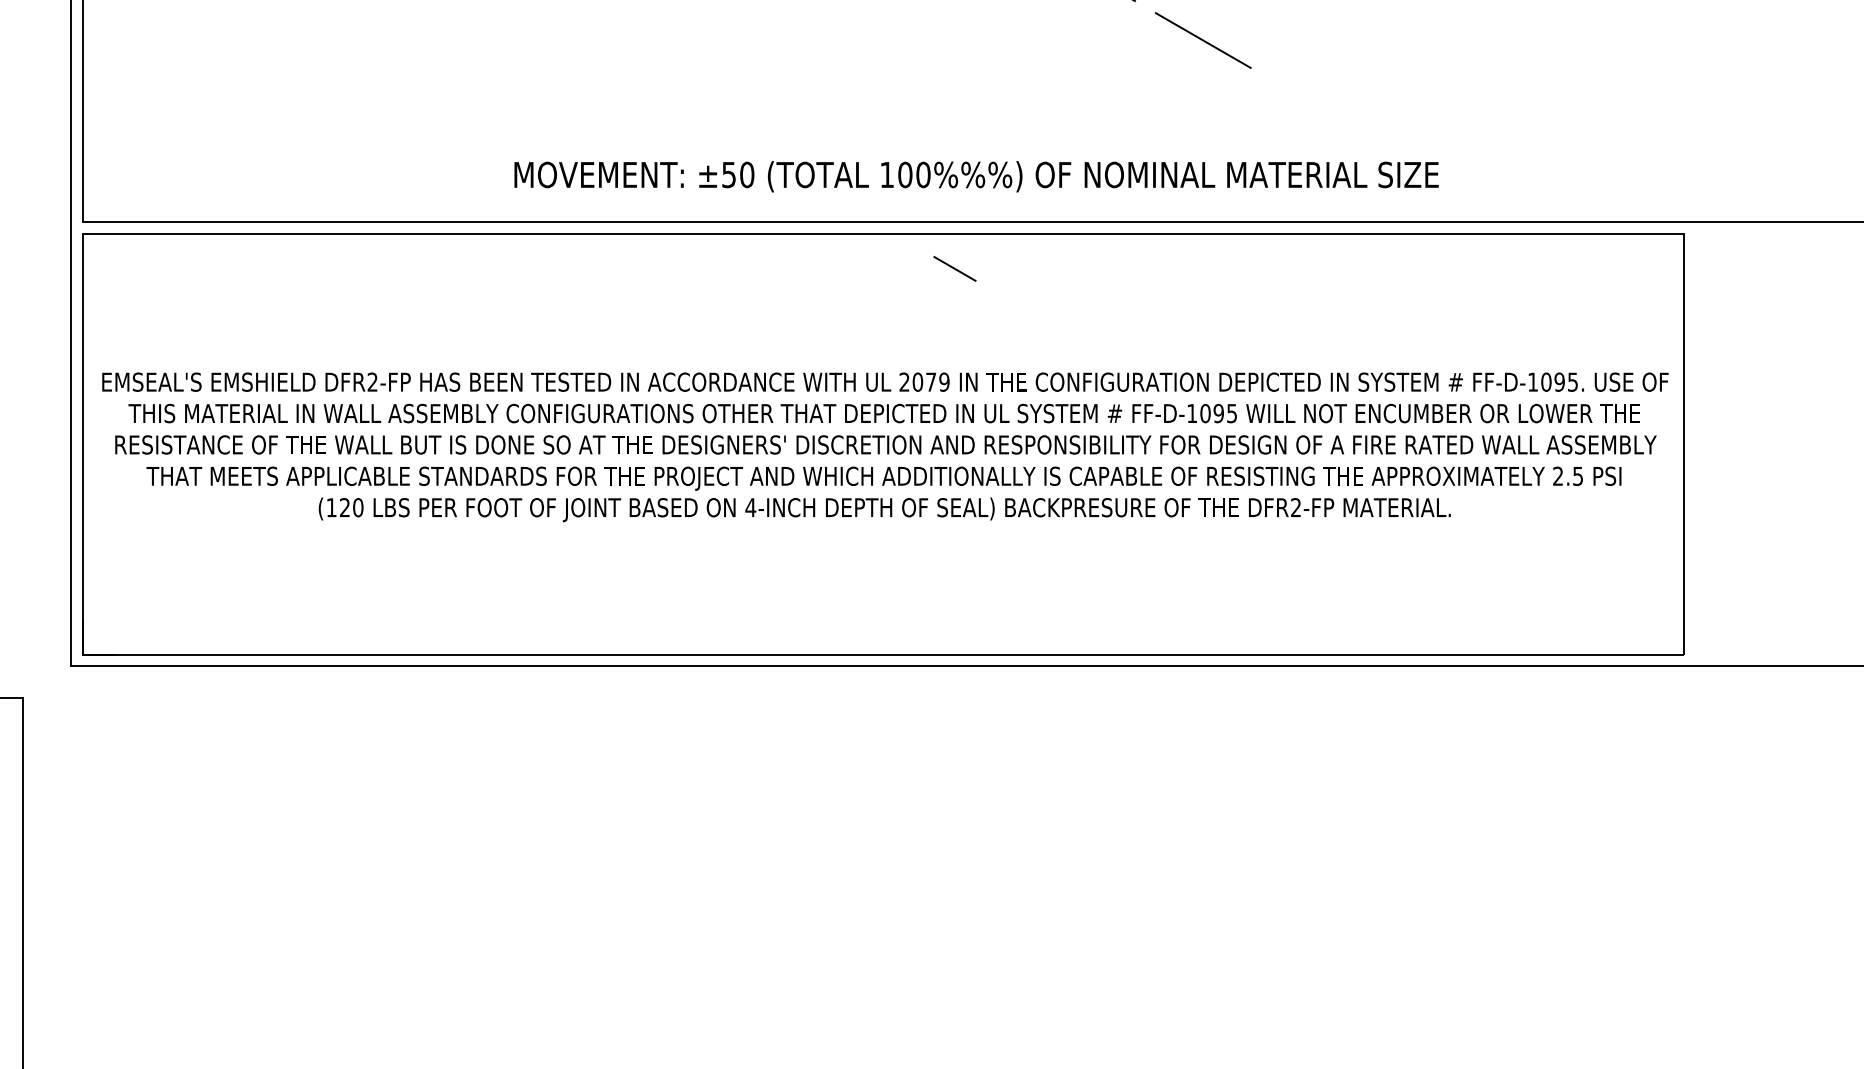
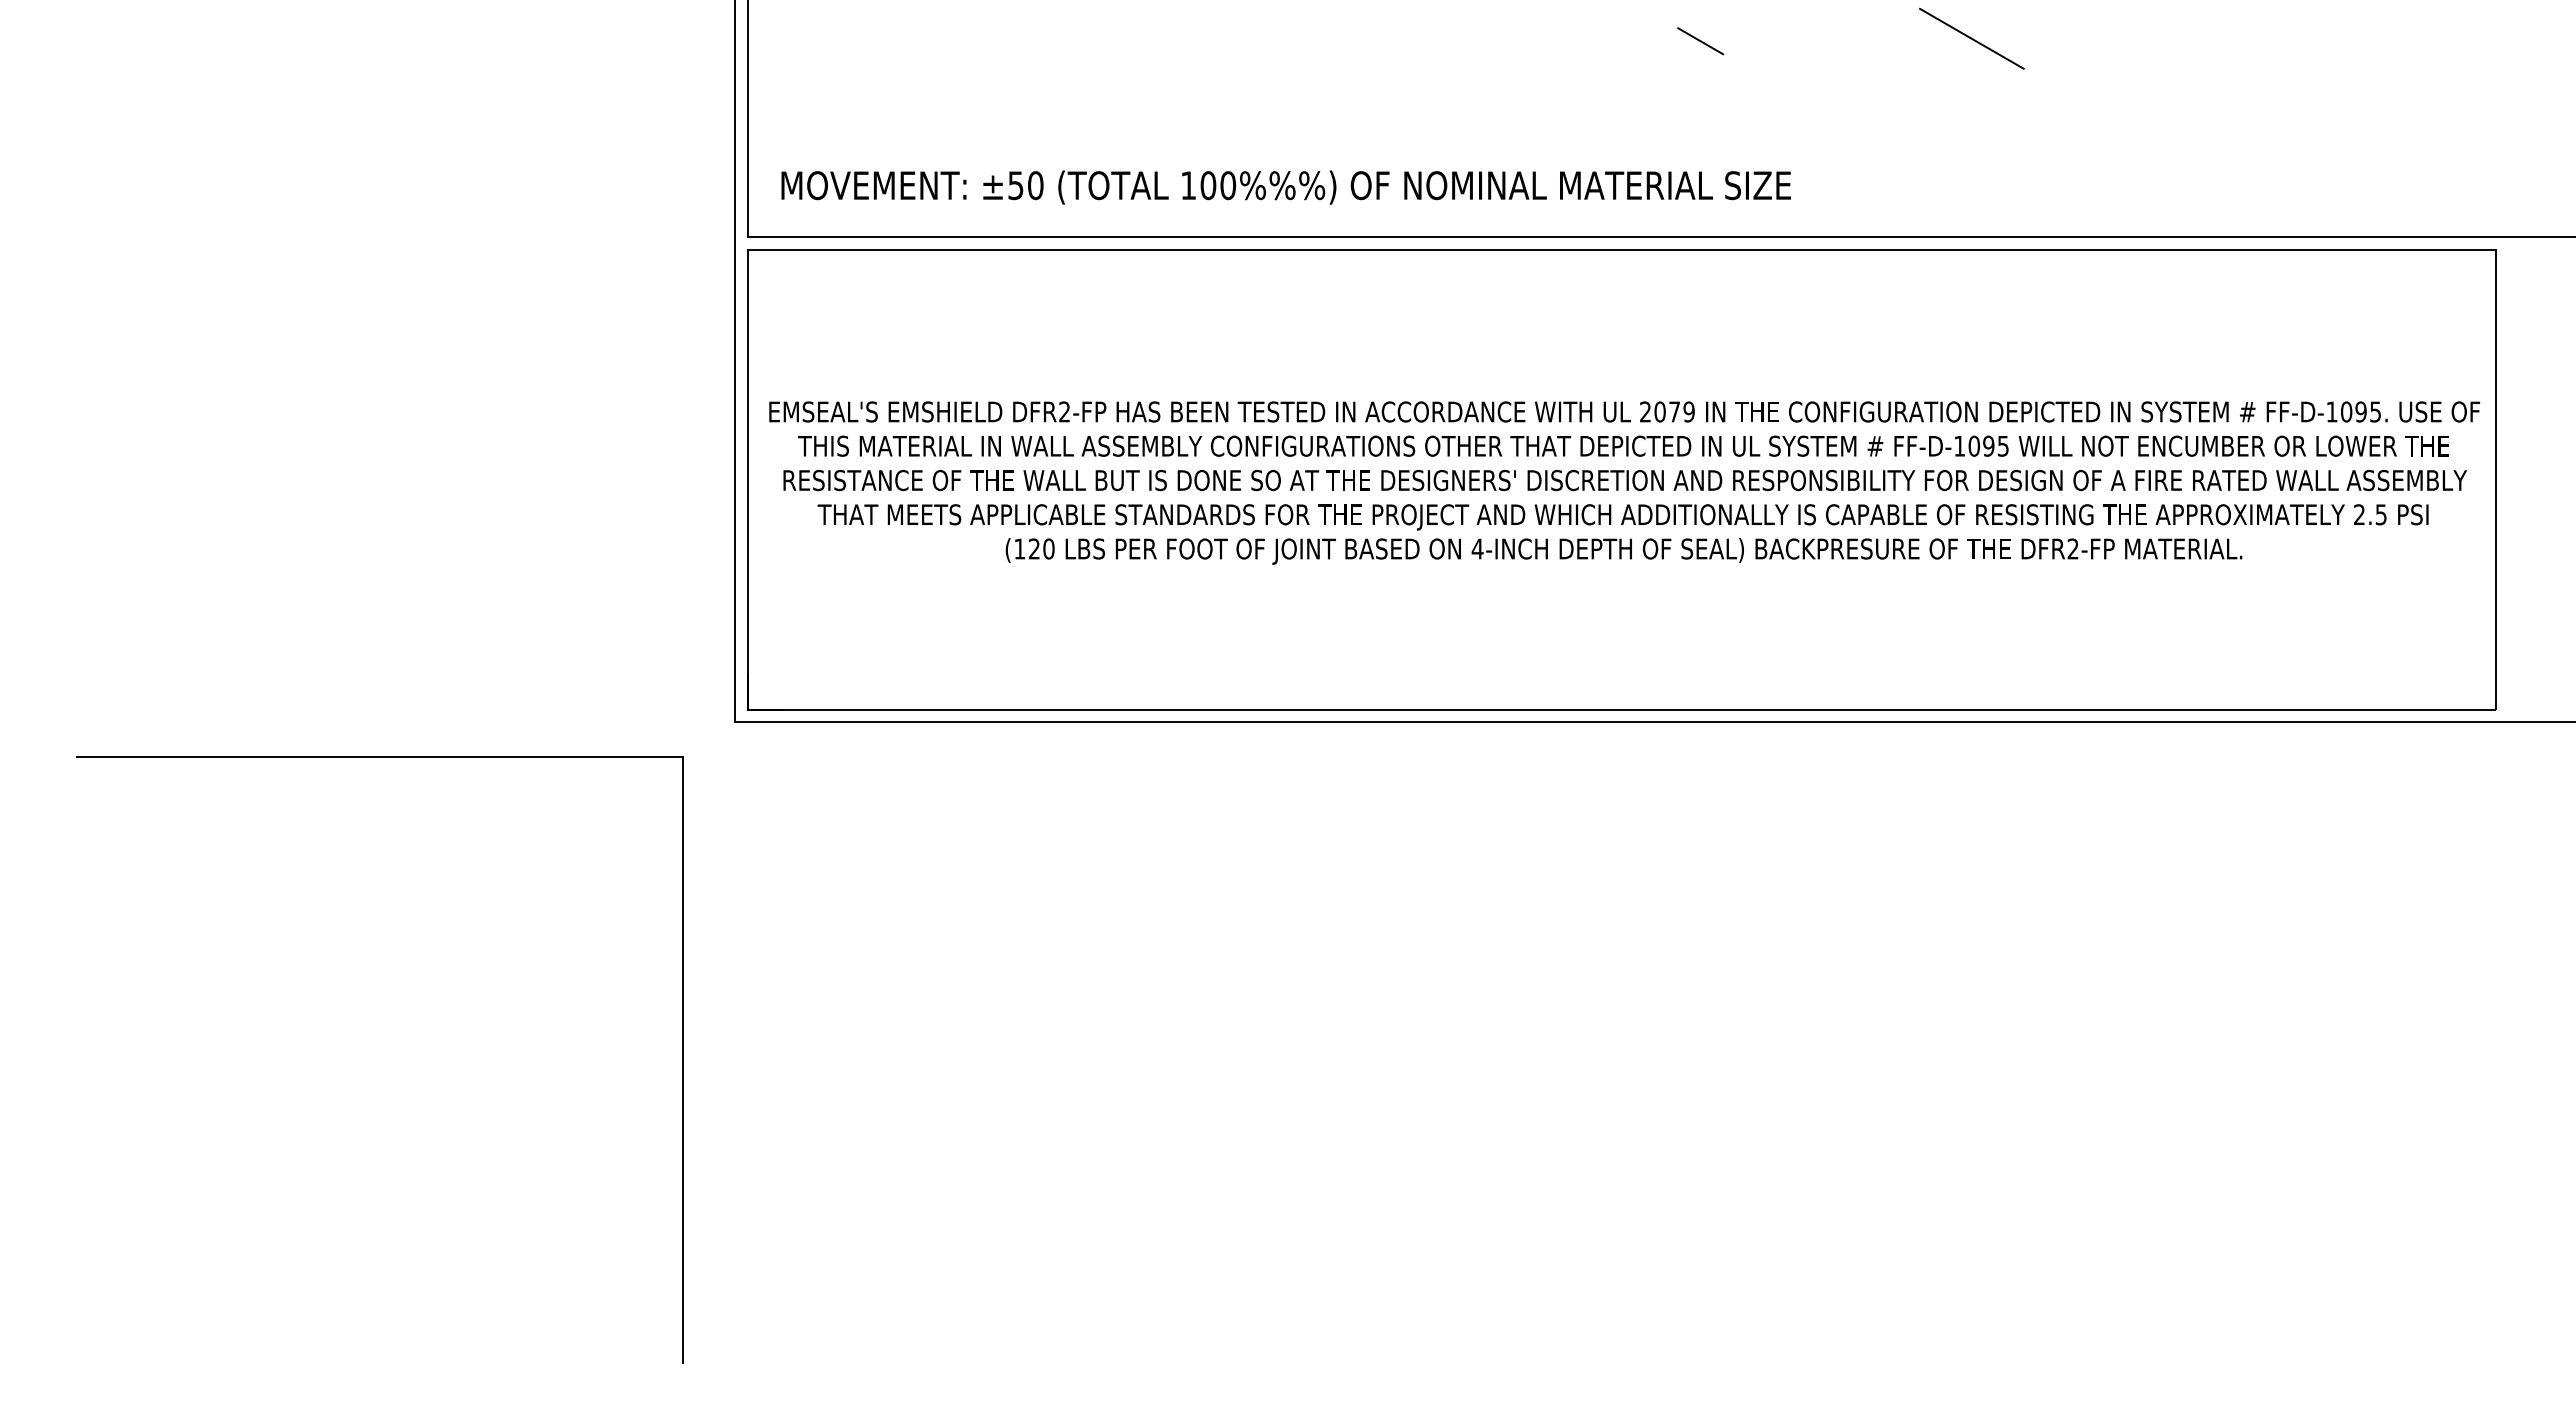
text: (975, 176) -> (1285, 187), moved
line: (954, 269) -> (1700, 41), moved

